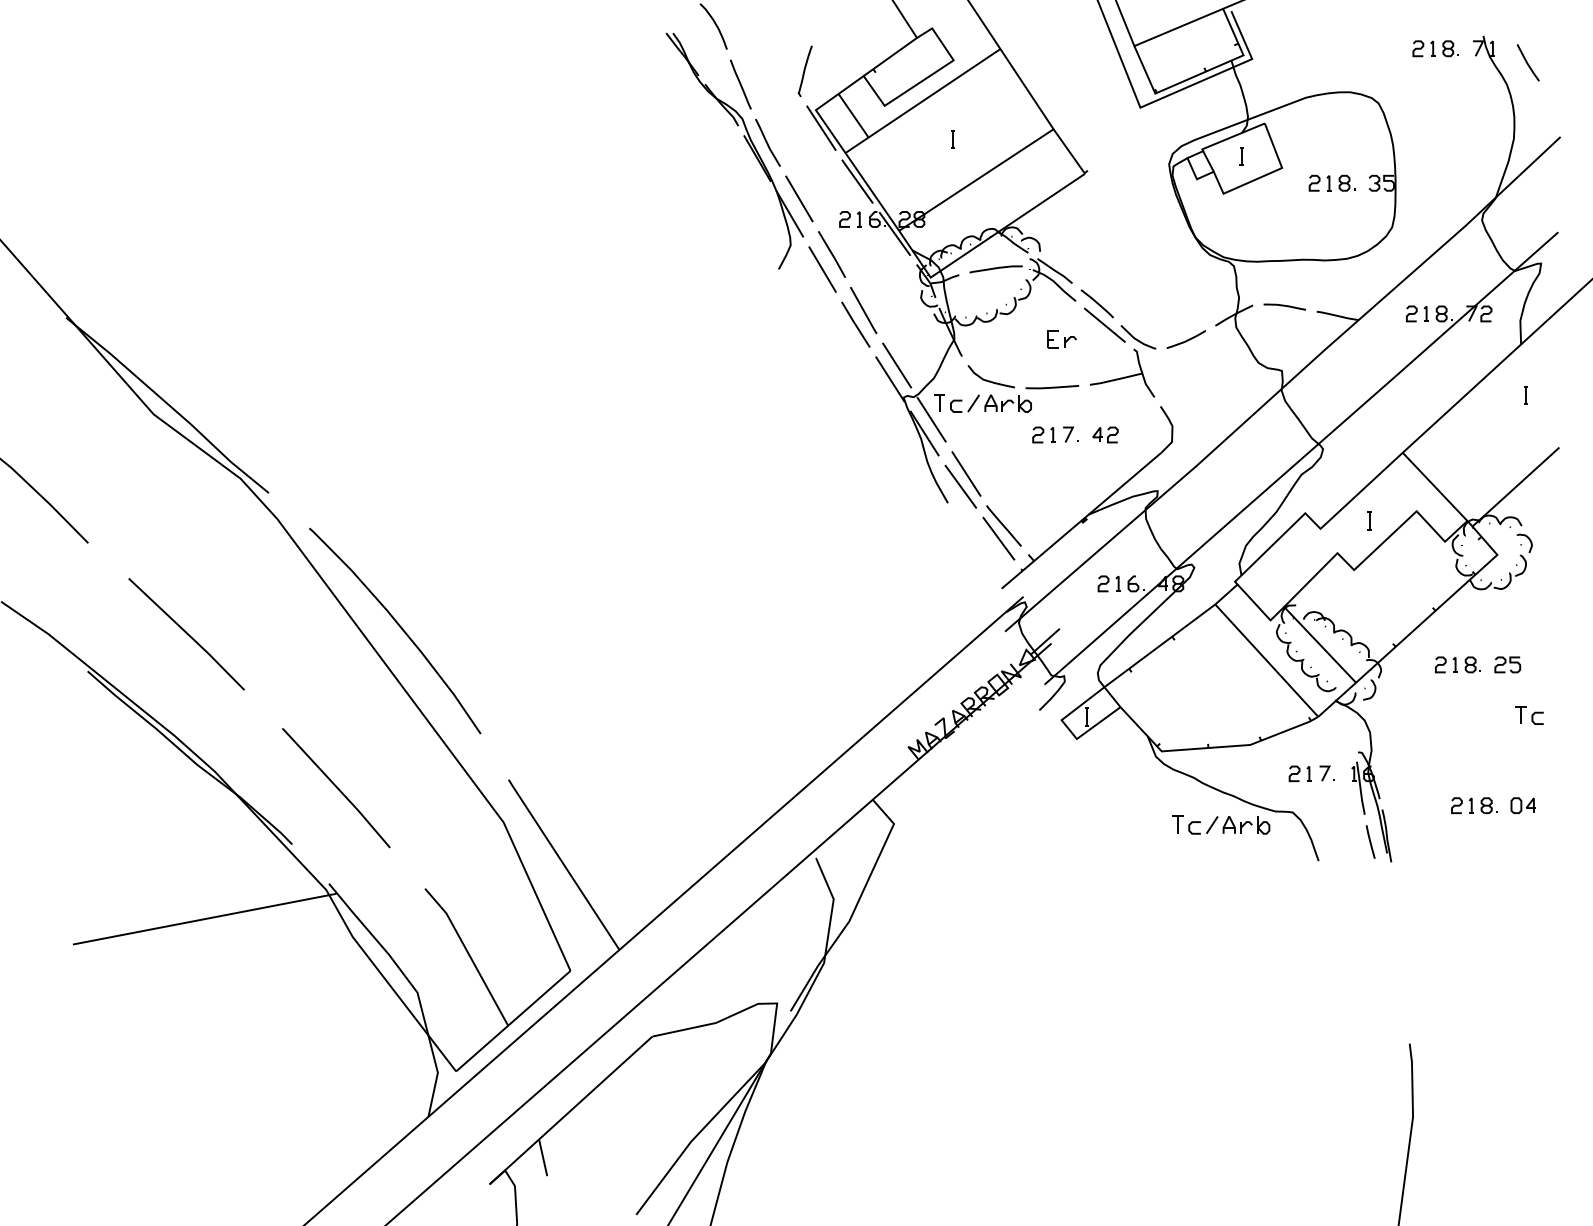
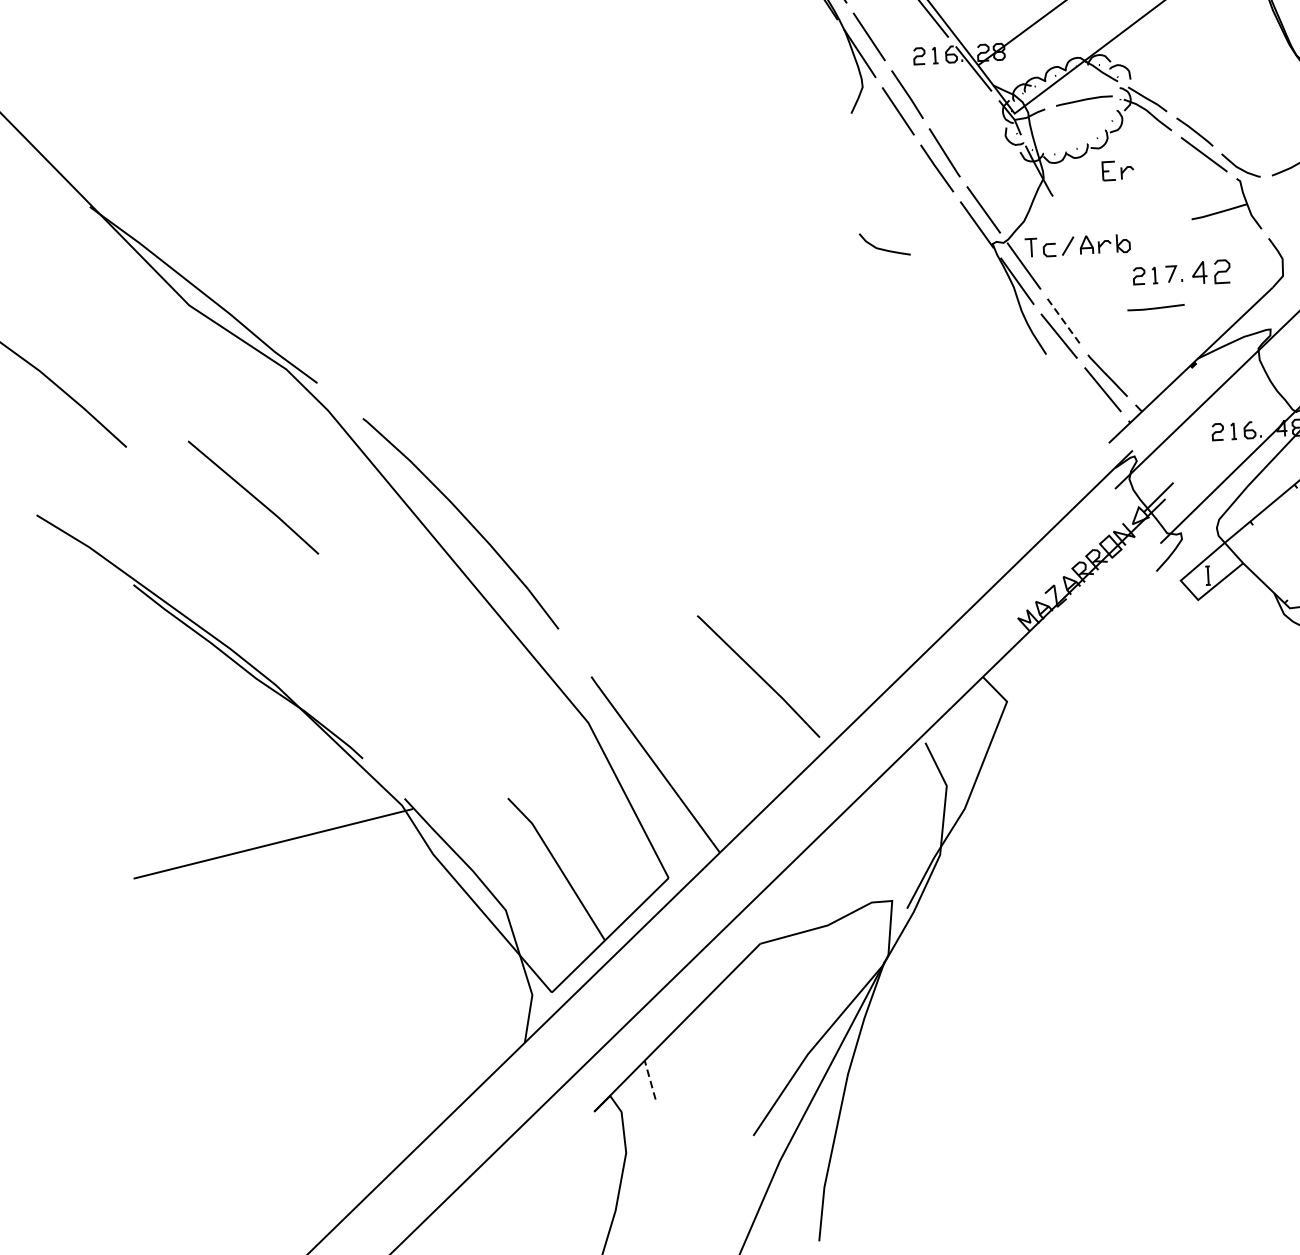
part: (1061, 339) -> (1117, 170), moved
curve: (990, 380) -> (884, 248), moved
line: (1052, 387) -> (1156, 308), moved
part: (1105, 434) -> (1211, 271), size x1.4
line: (966, 474) -> (1064, 322), solid -> dashed
line: (186, 634) -> (253, 497), moved
line: (336, 788) -> (758, 677), moved
line: (543, 1157) -> (650, 1079), solid -> dashed

